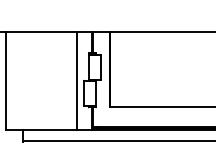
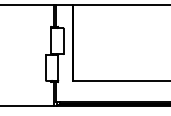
line: (77, 81) -> (39, 55), removed

